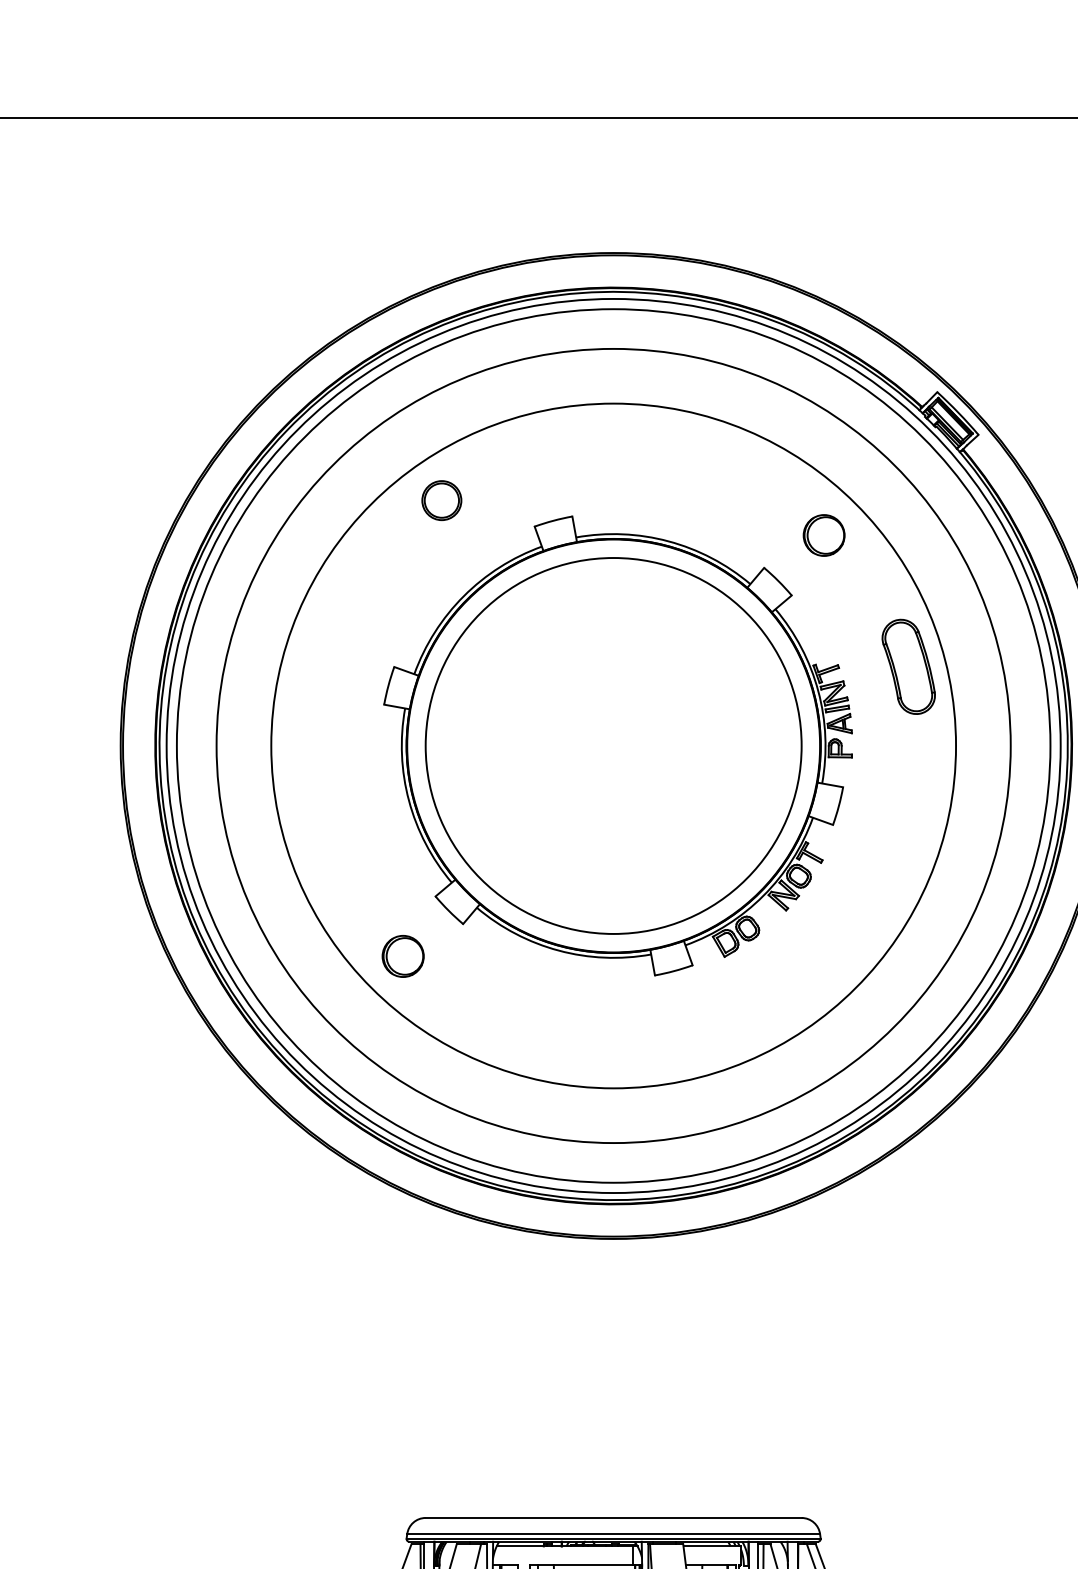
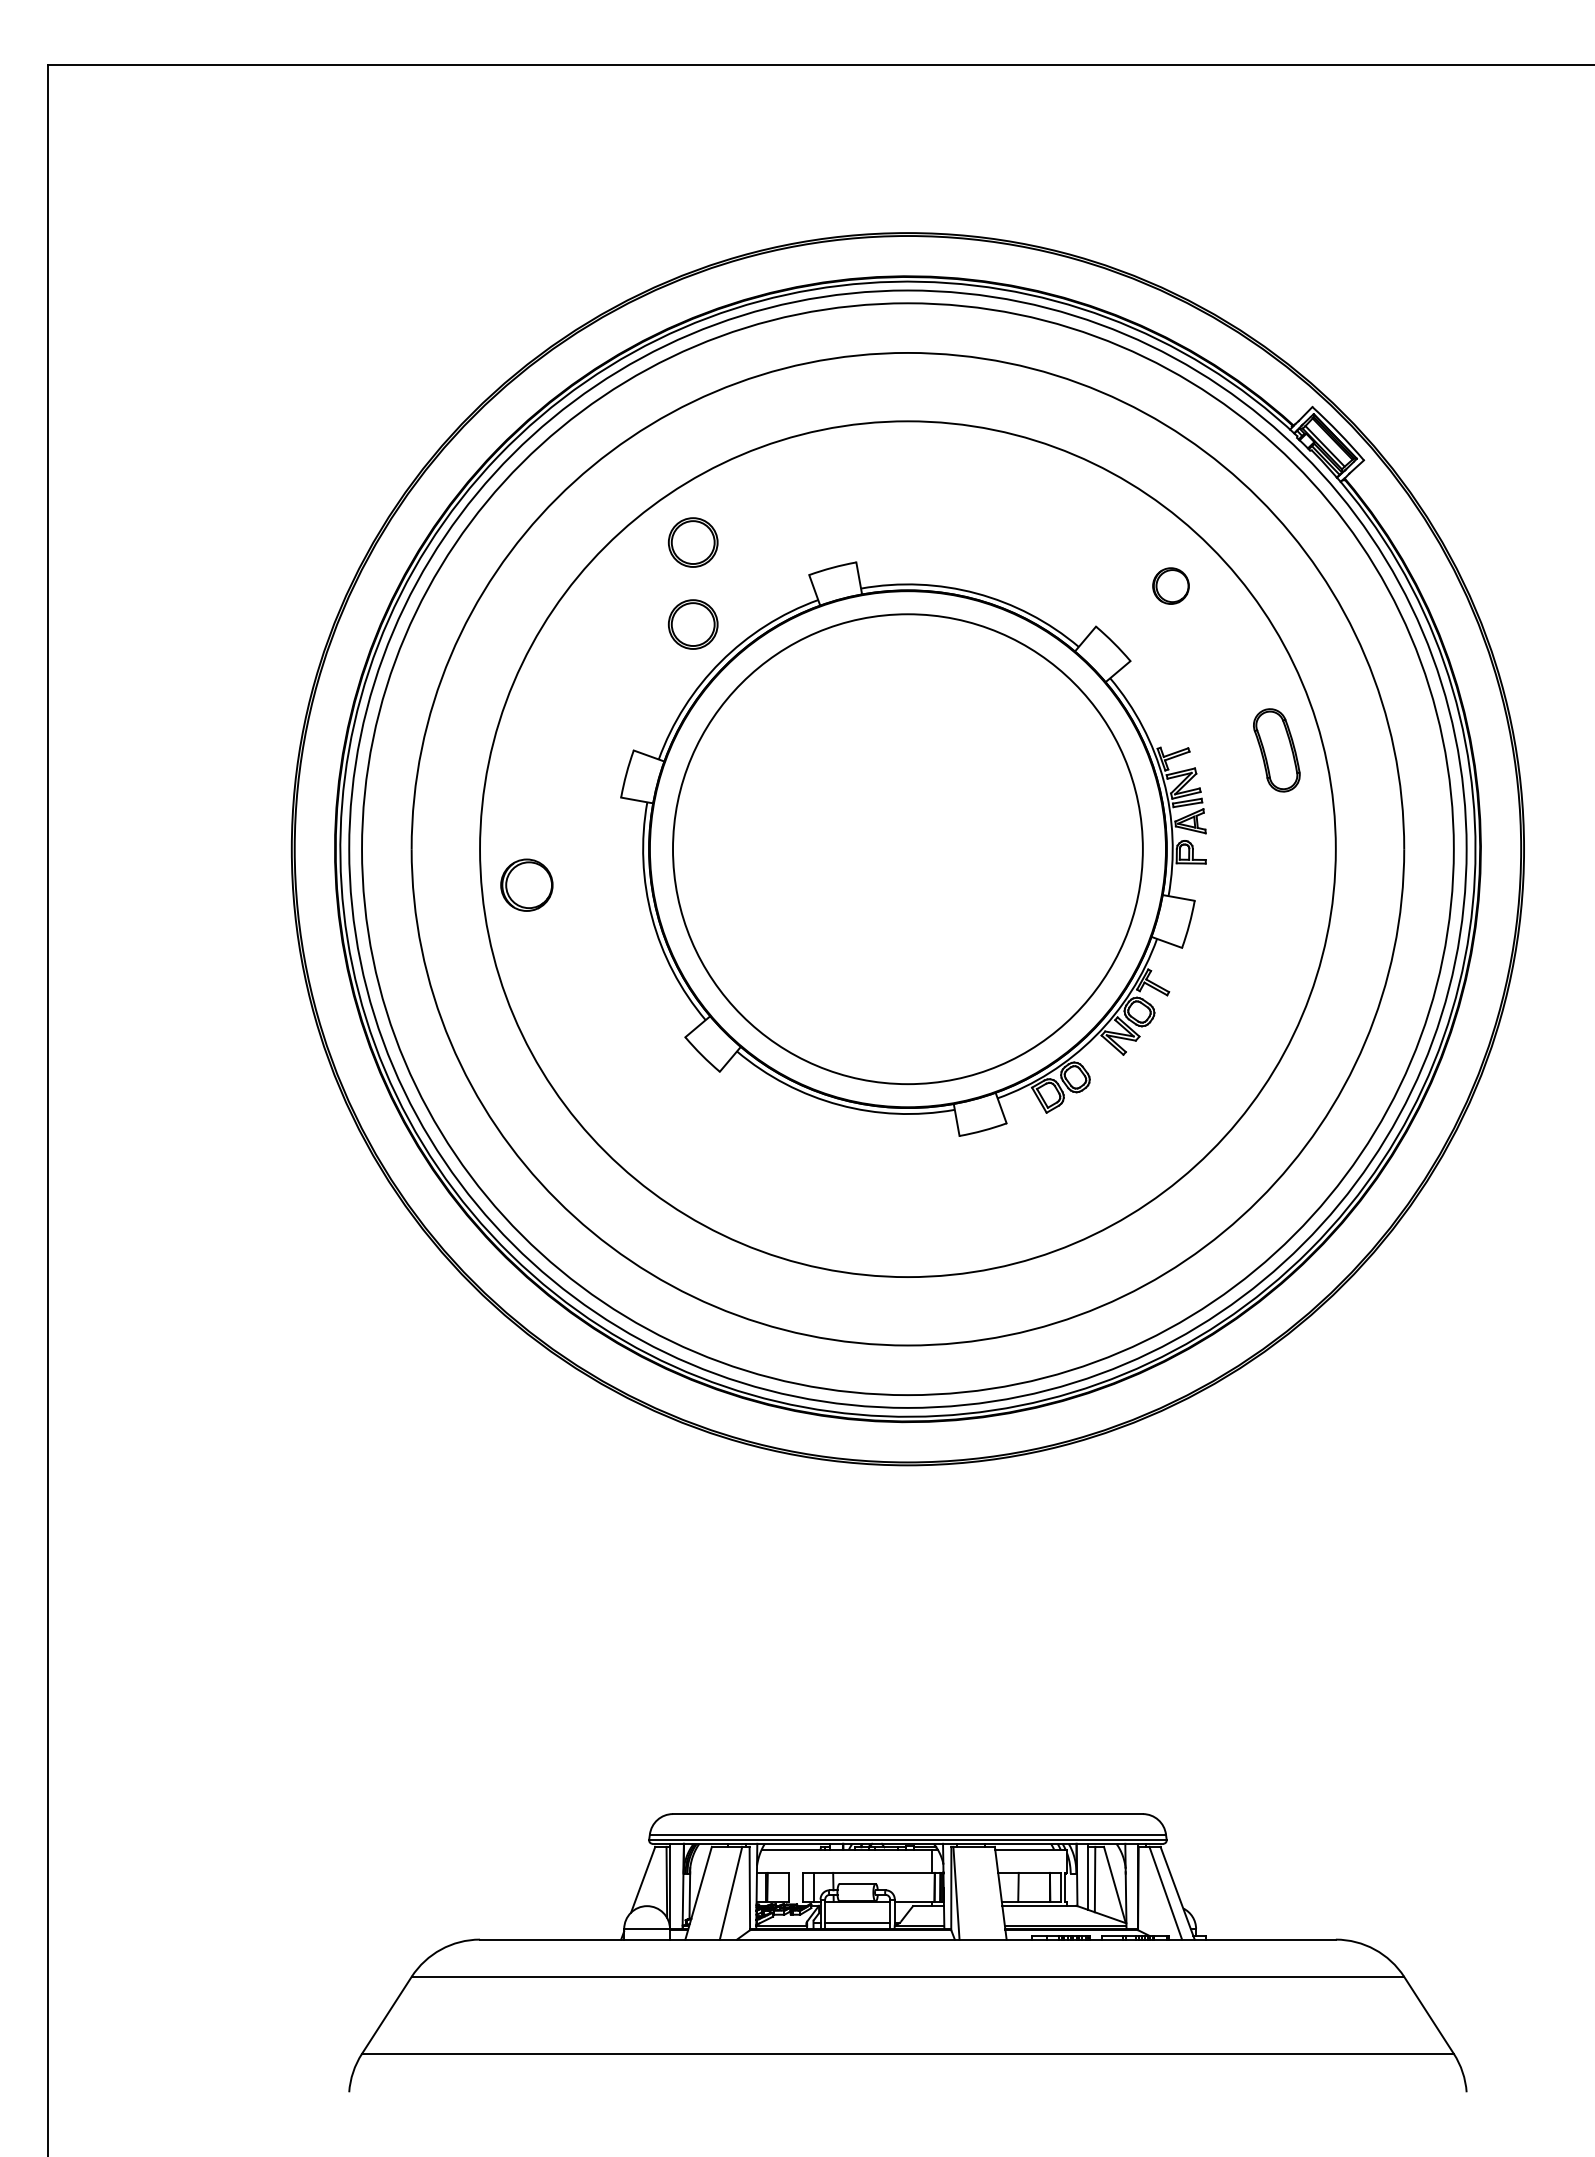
part: (823, 534) -> (1170, 585), size x0.7
part: (441, 566) -> (692, 624), added
part: (908, 667) -> (1276, 750), size x0.7
part: (402, 955) -> (526, 884), moved

